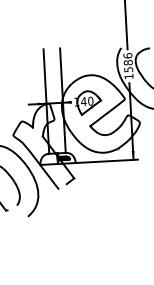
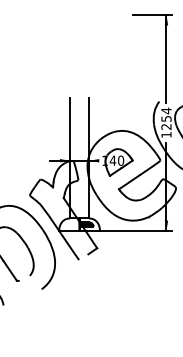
text: (128, 62) -> (166, 118), 1586 -> 1254

